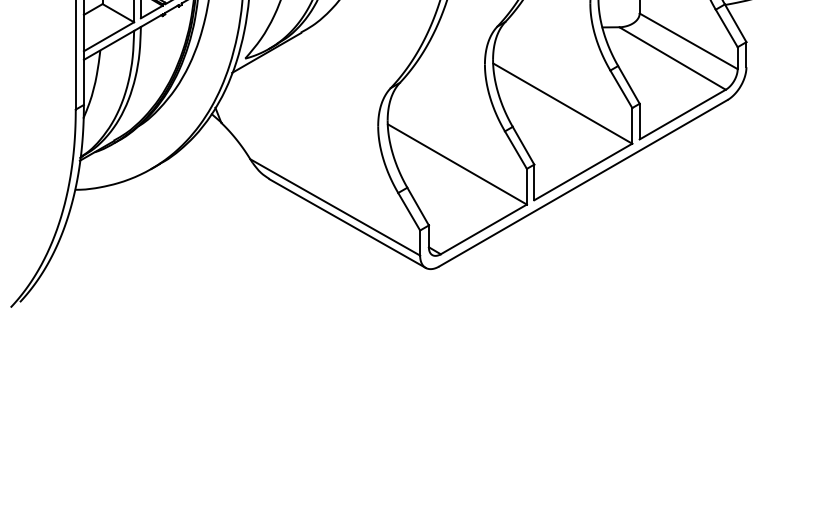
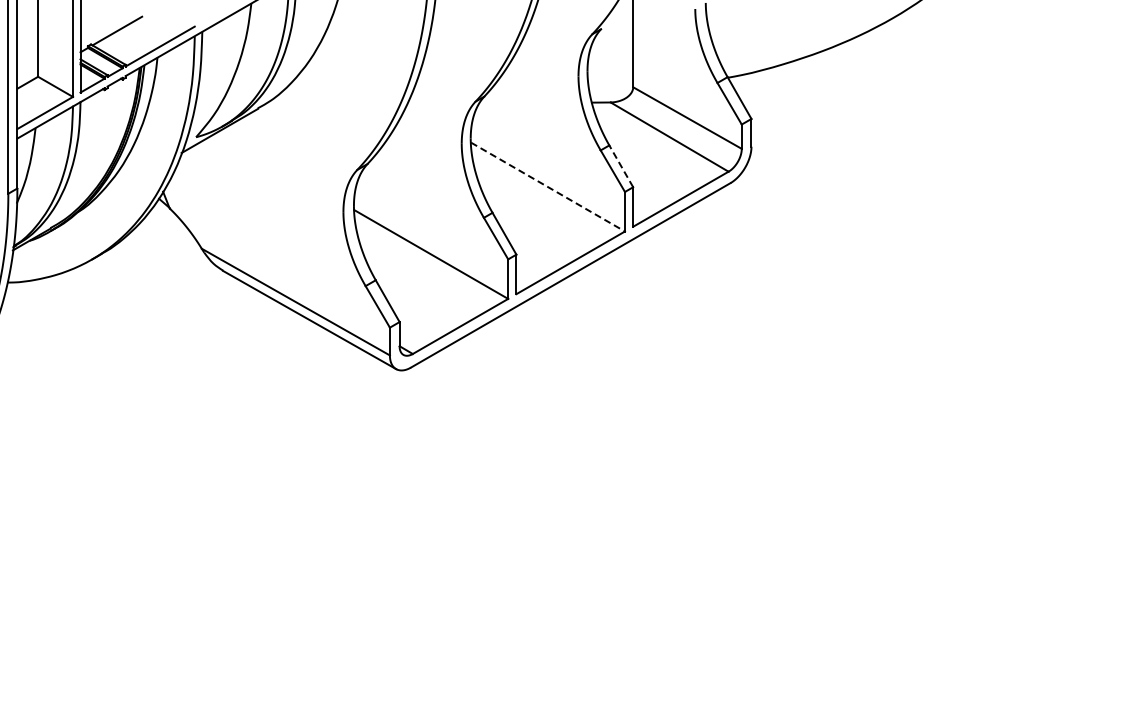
line: (629, 84) -> (621, 165), solid -> dashed
line: (563, 104) -> (548, 187), solid -> dashed

